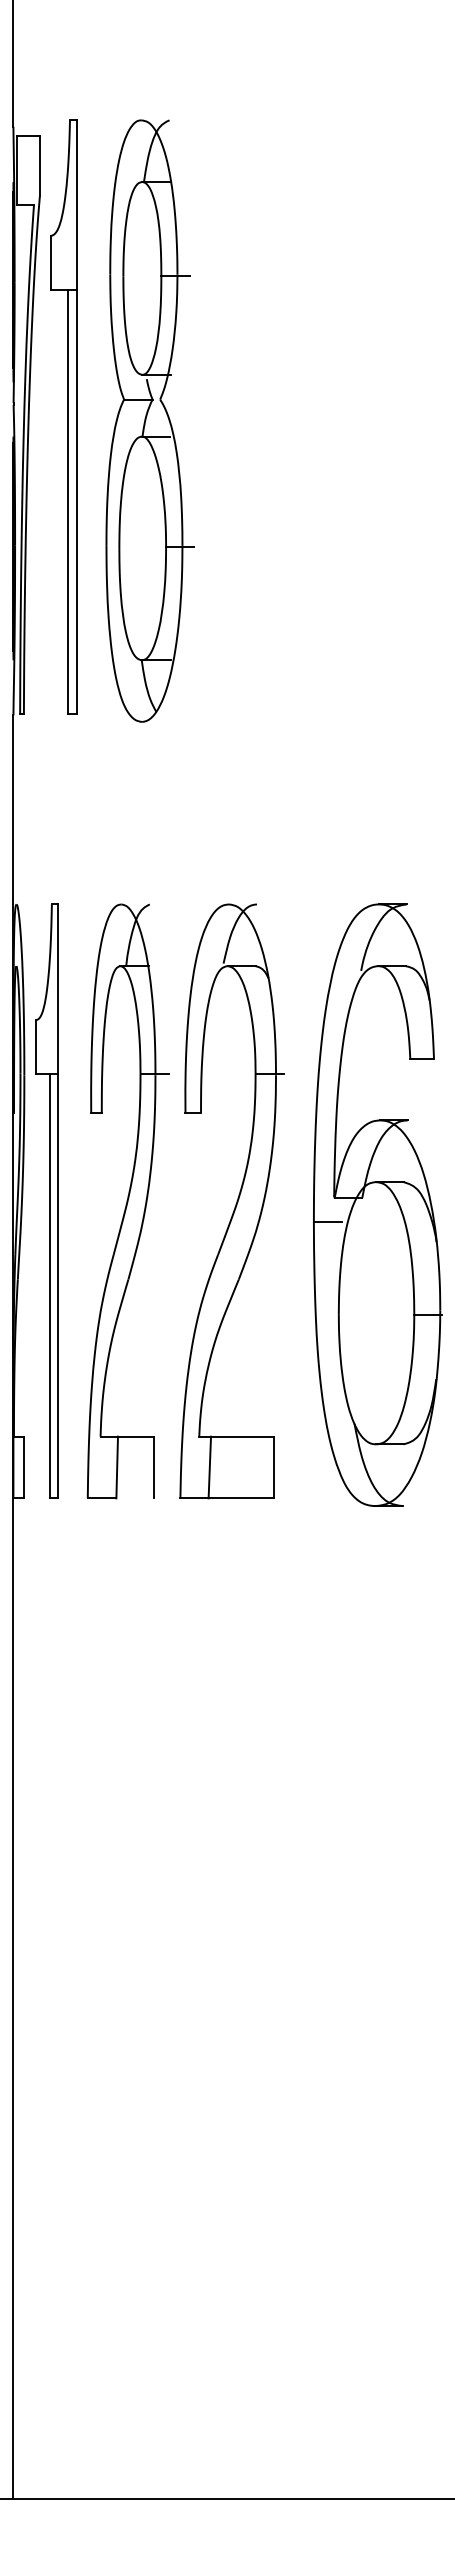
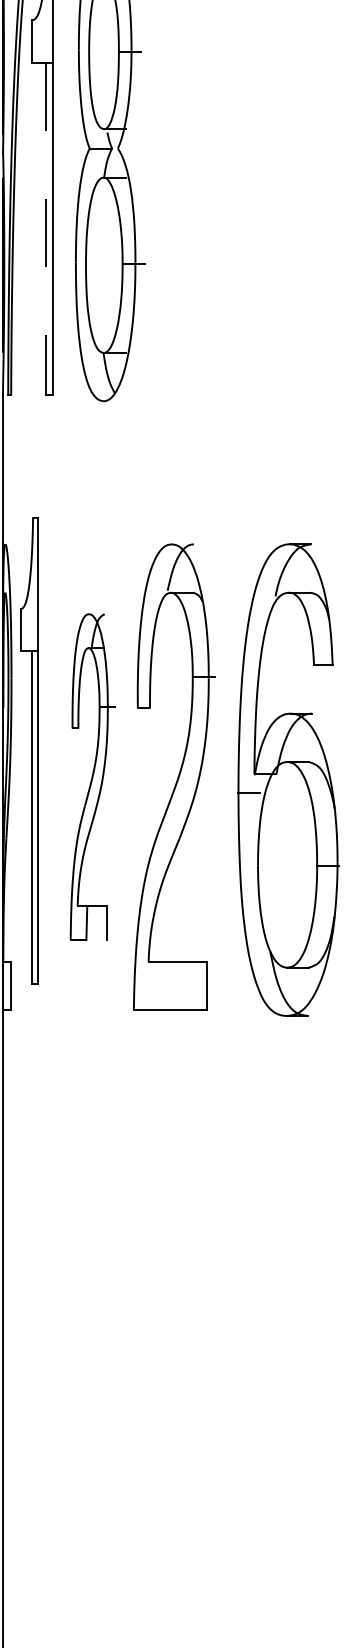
line: (67, 502) -> (45, 229), solid -> dashed
part: (46, 1200) -> (28, 750), moved
part: (127, 1201) -> (92, 777), size x0.7
line: (209, 1467) -> (156, 985), removed

